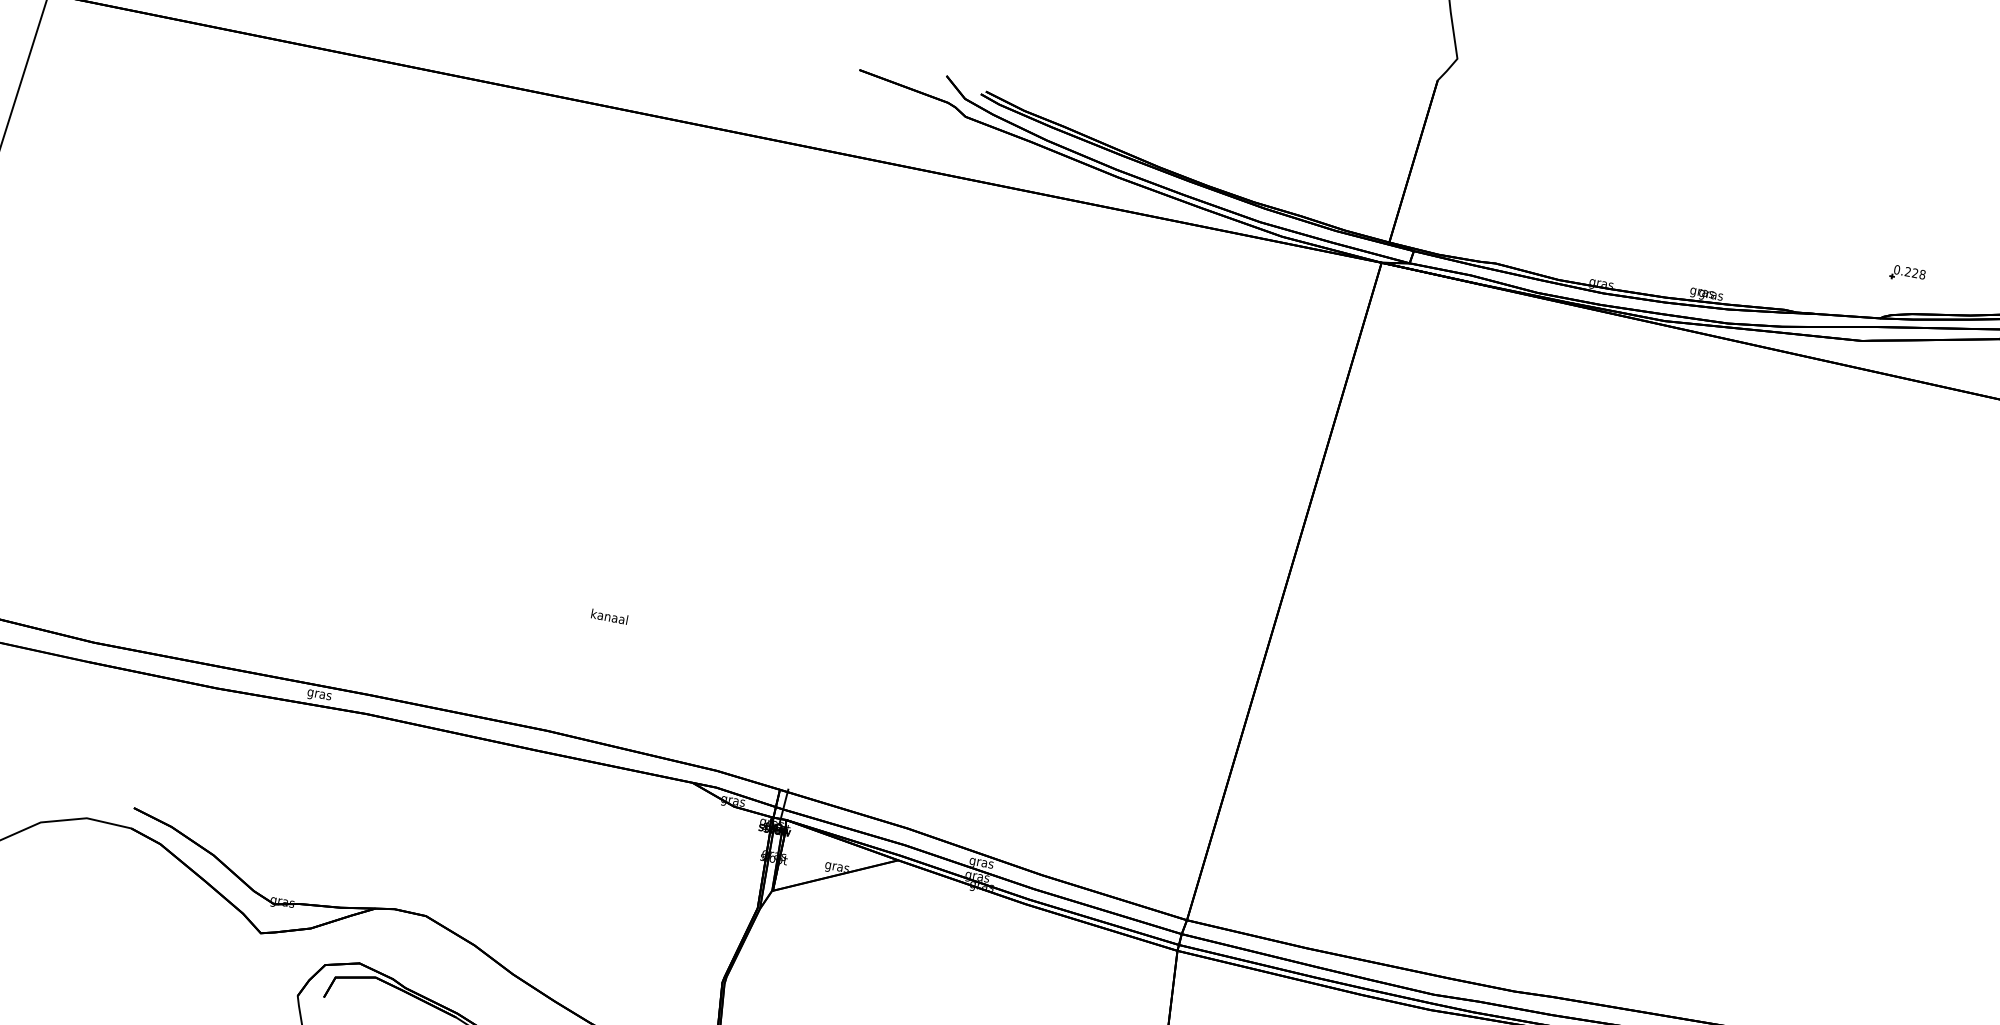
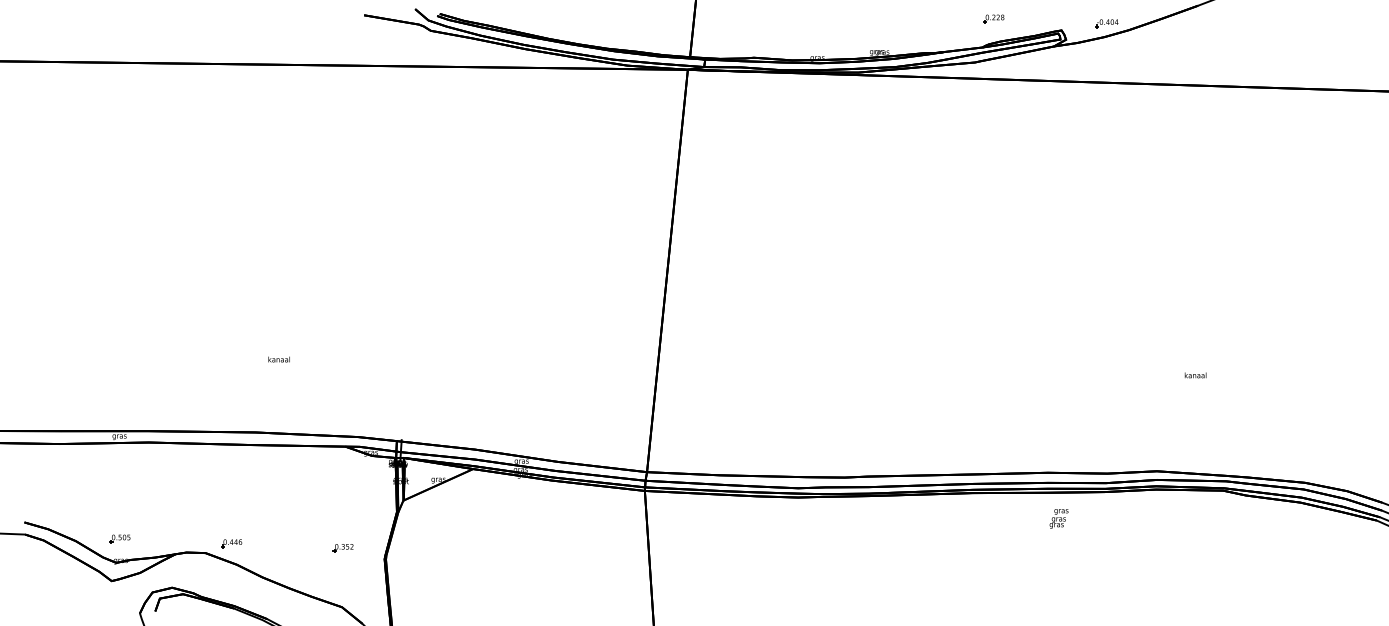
part: (287, 864) -> (119, 538), added
part: (472, 908) -> (231, 543), added
part: (655, 951) -> (342, 548), added

